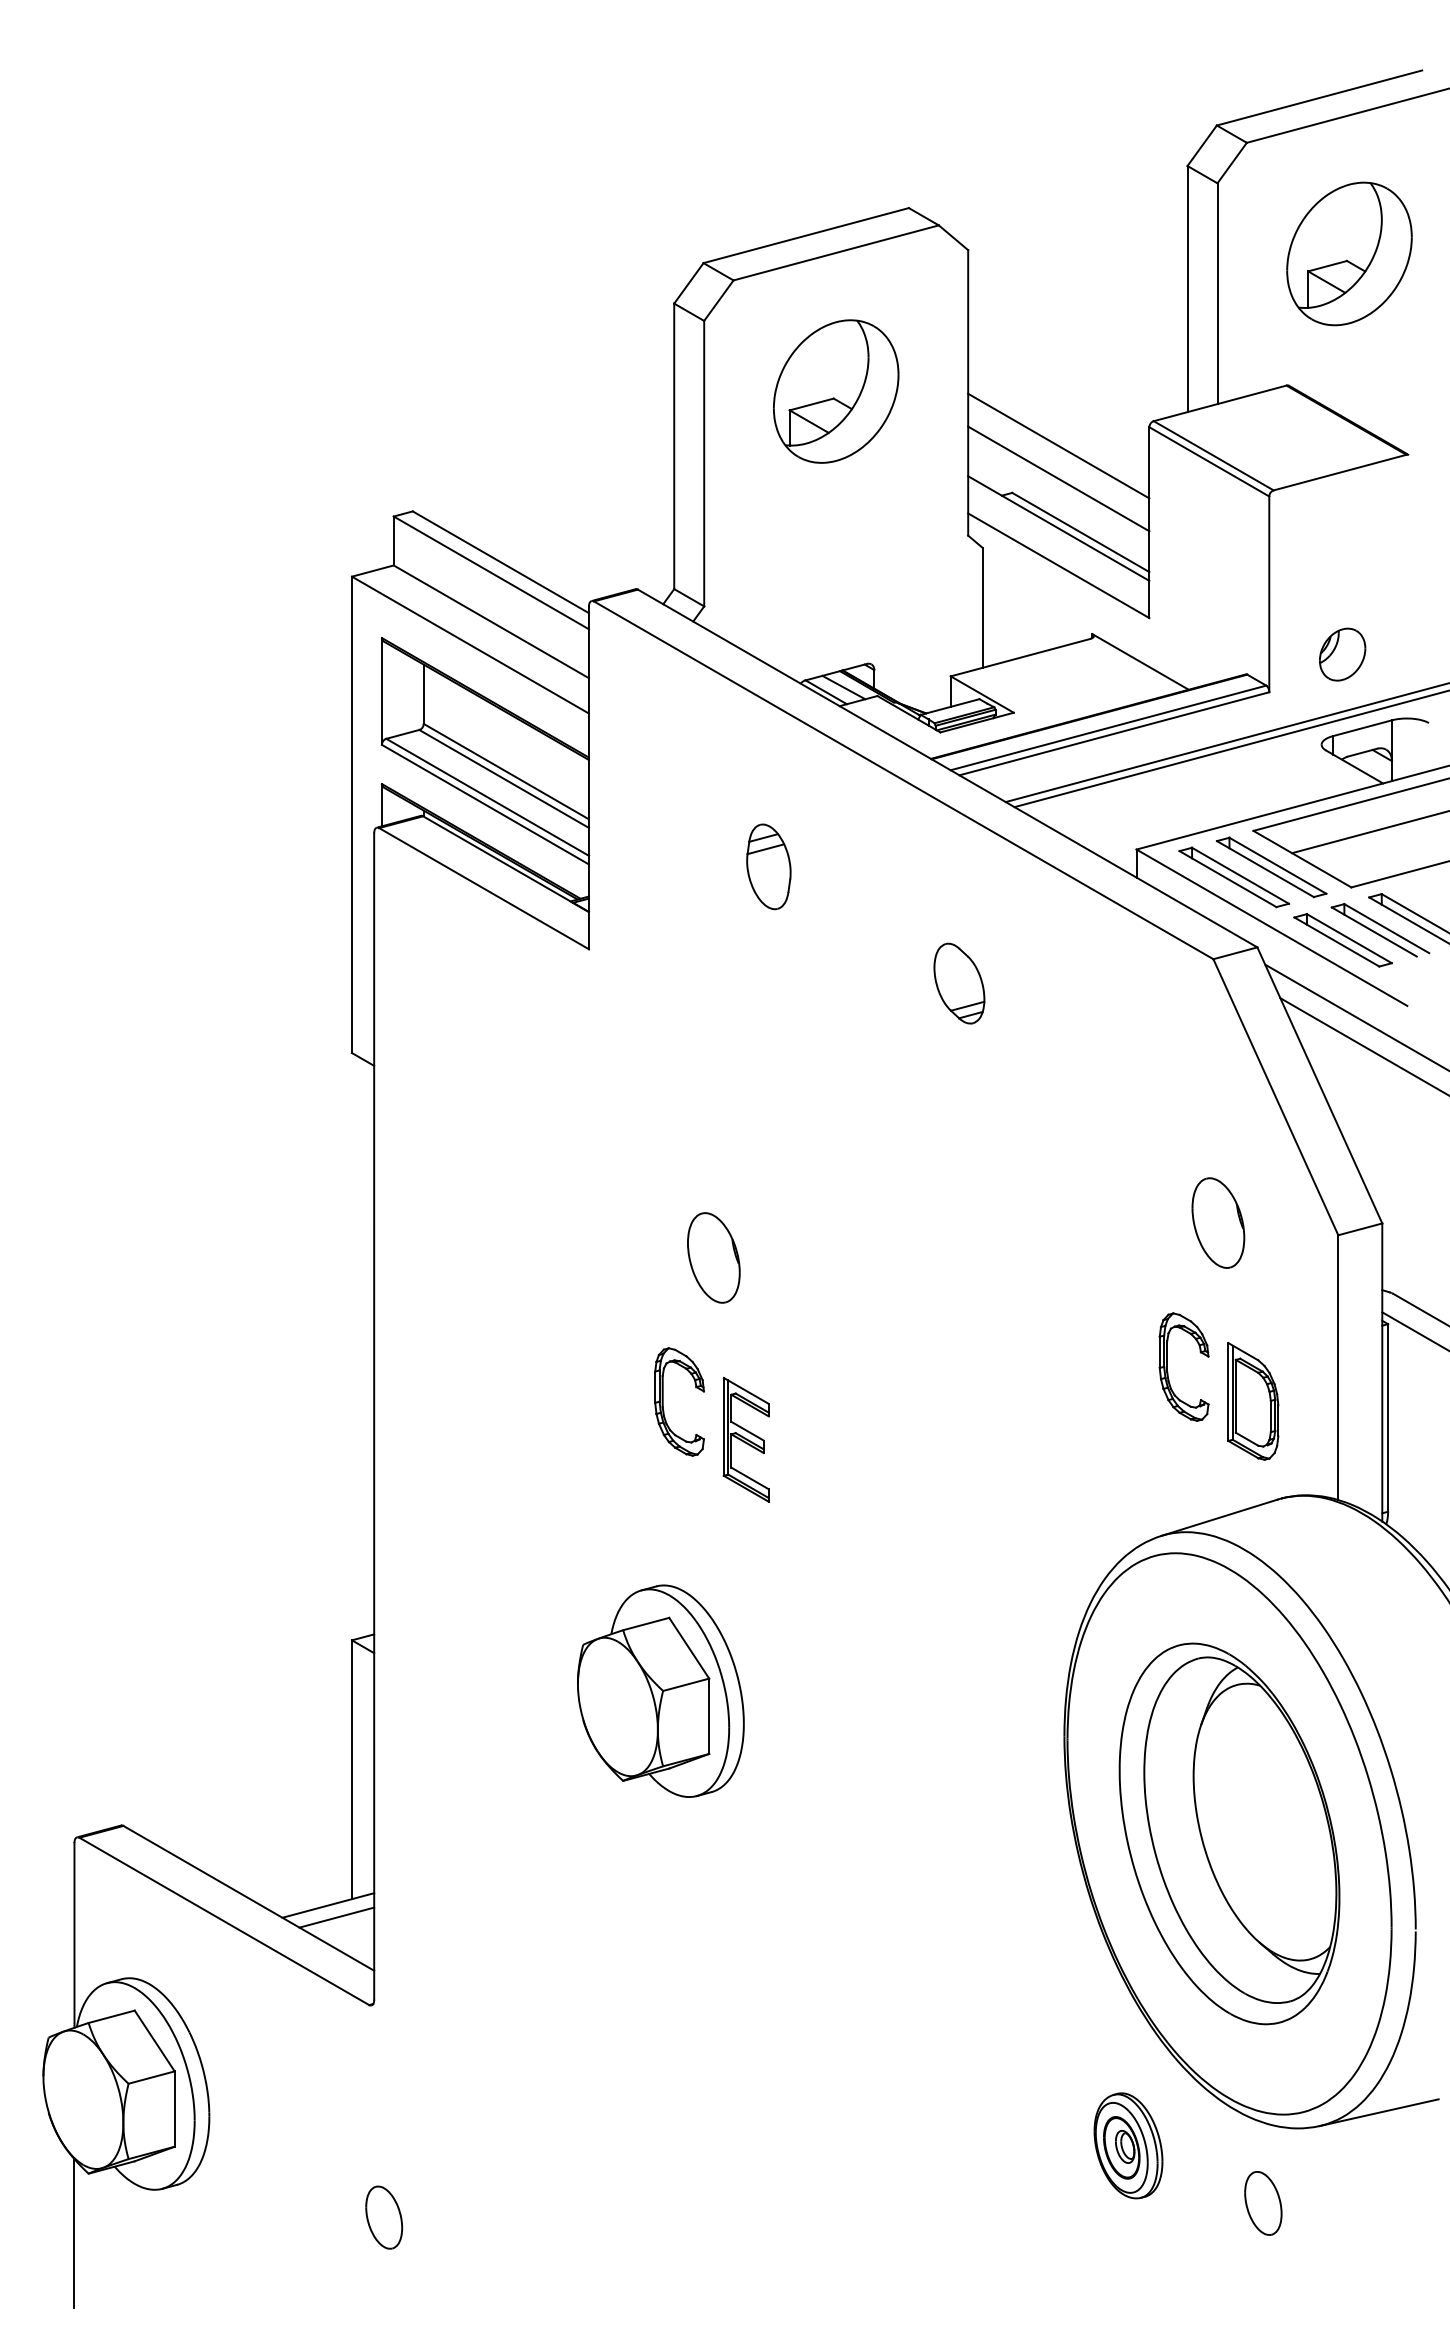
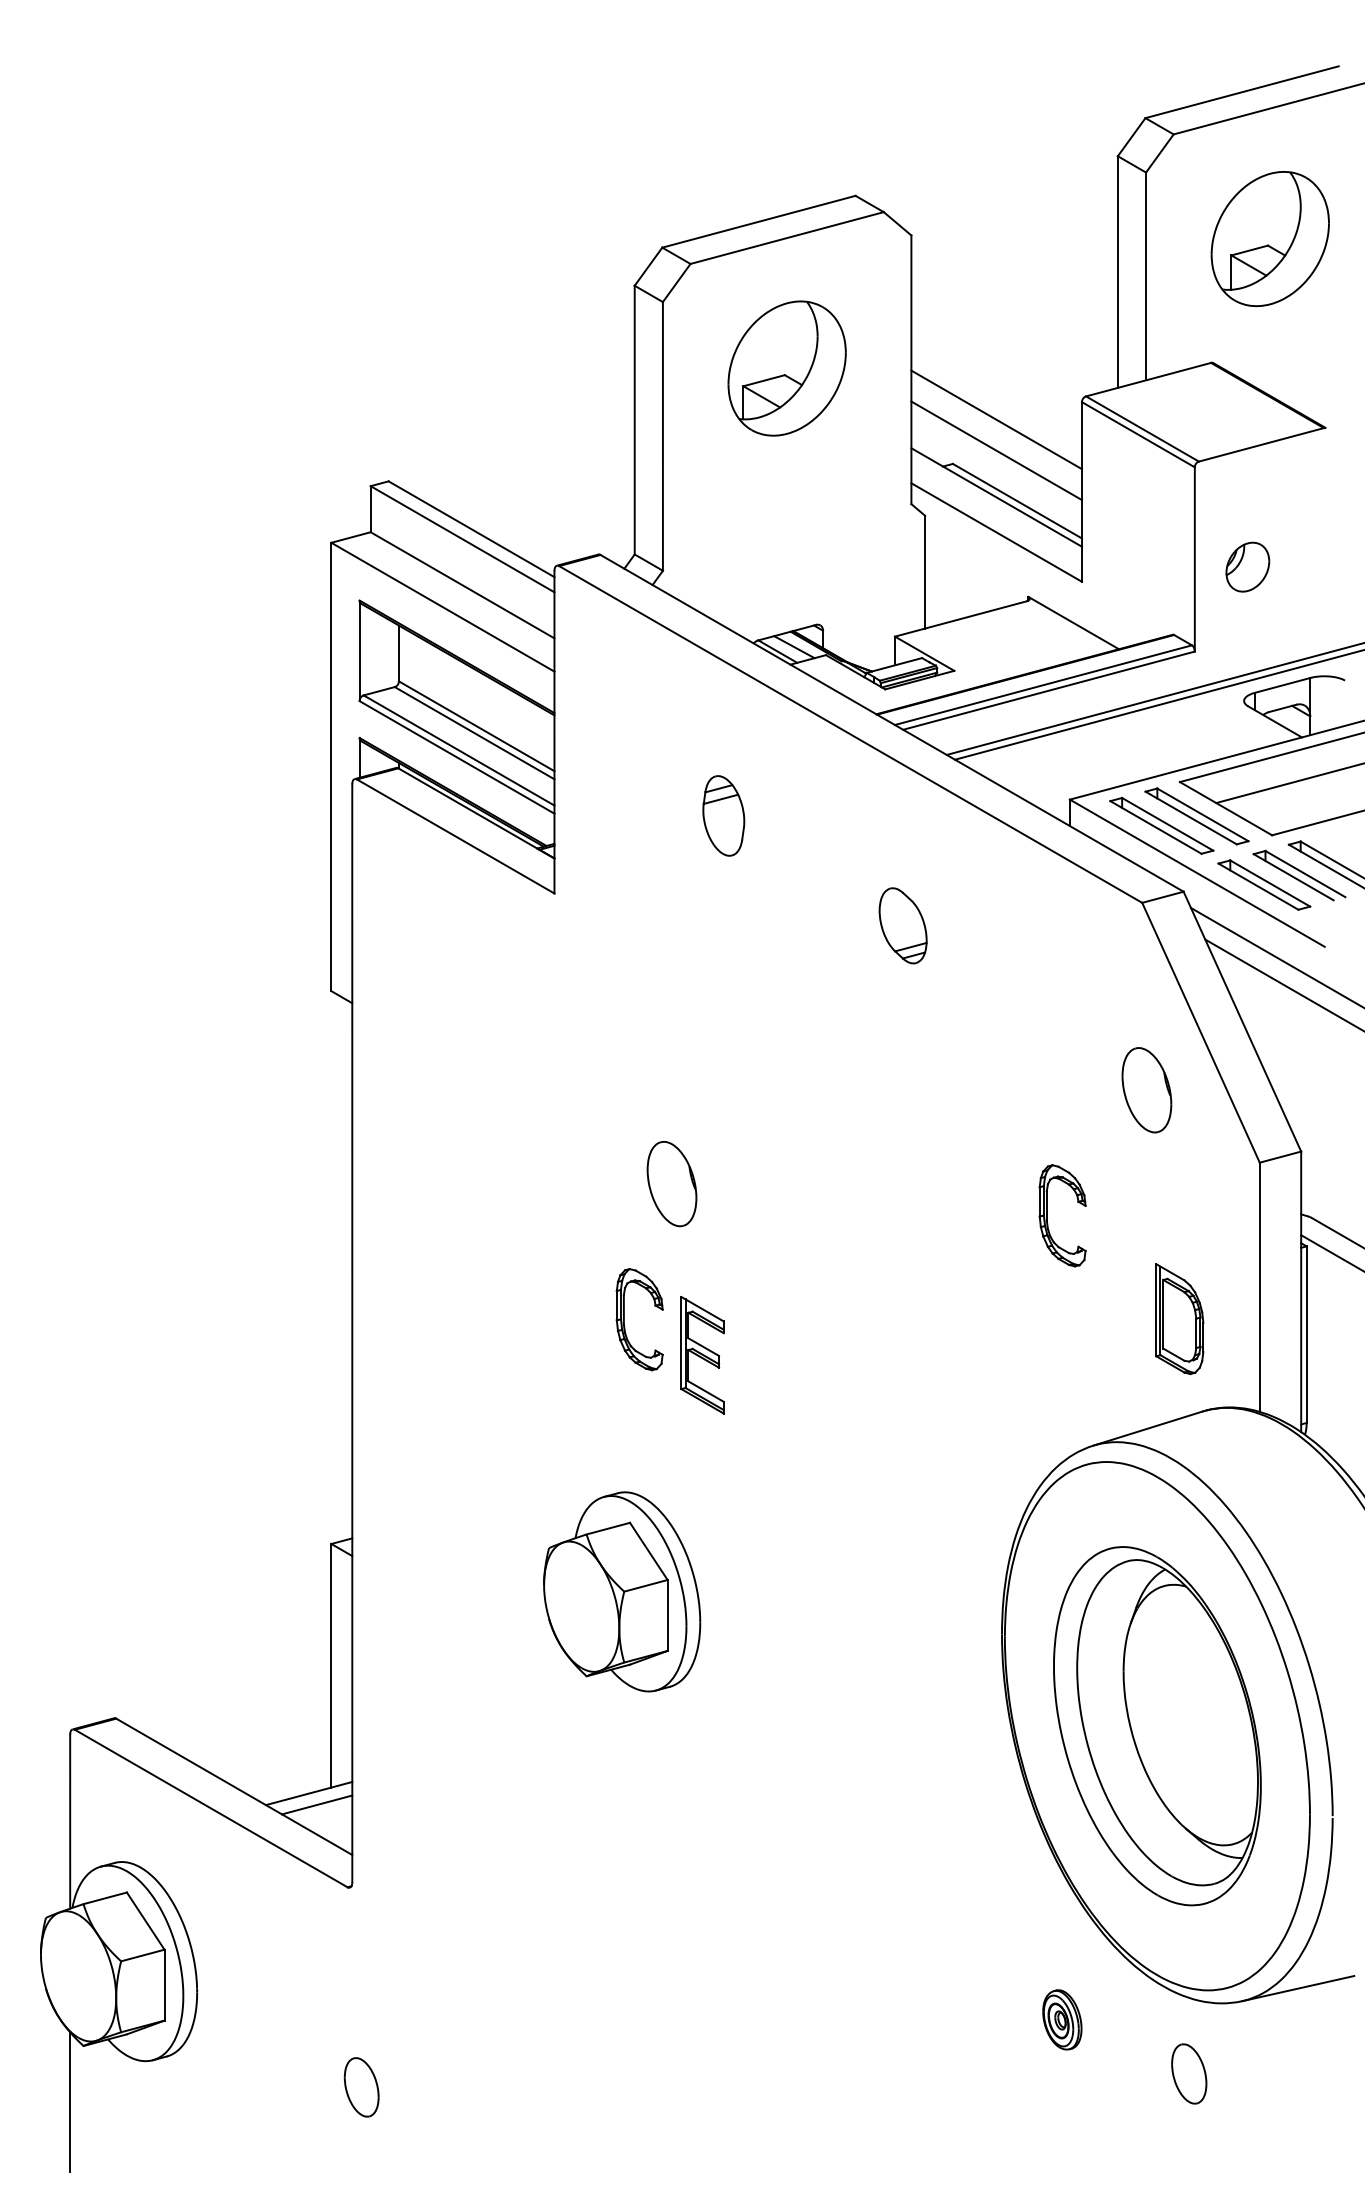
part: (1342, 653) -> (1247, 566), moved
part: (1217, 1223) -> (1146, 1090), moved
part: (1168, 1366) -> (1047, 1215), moved
part: (1128, 2145) -> (1062, 2019), size x0.6

